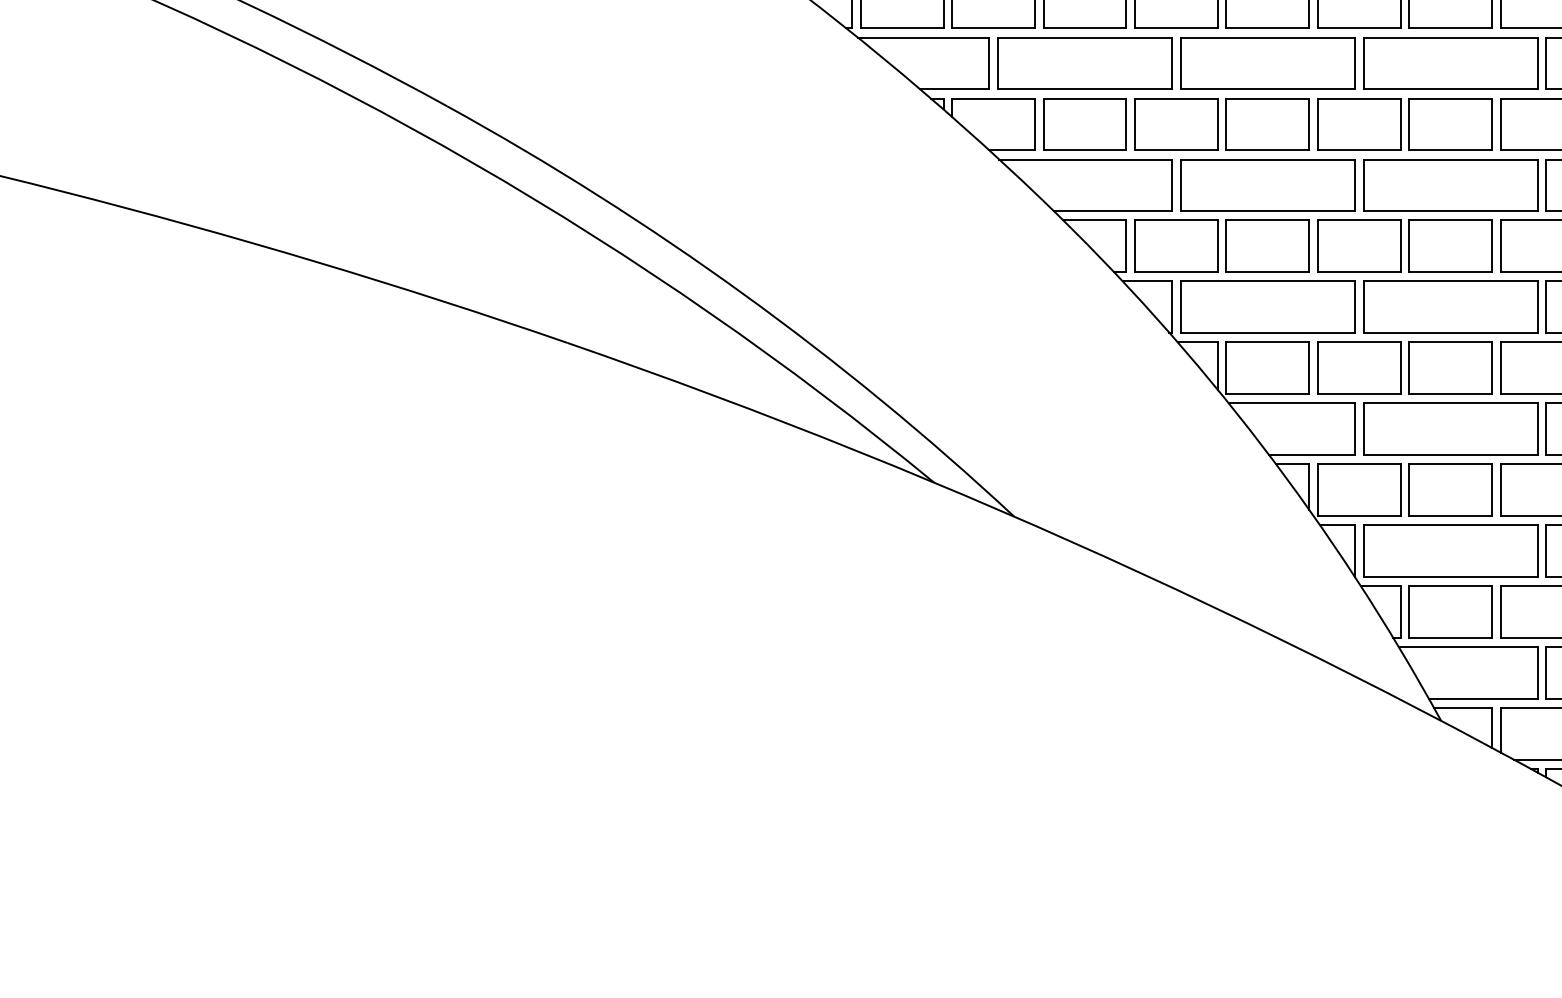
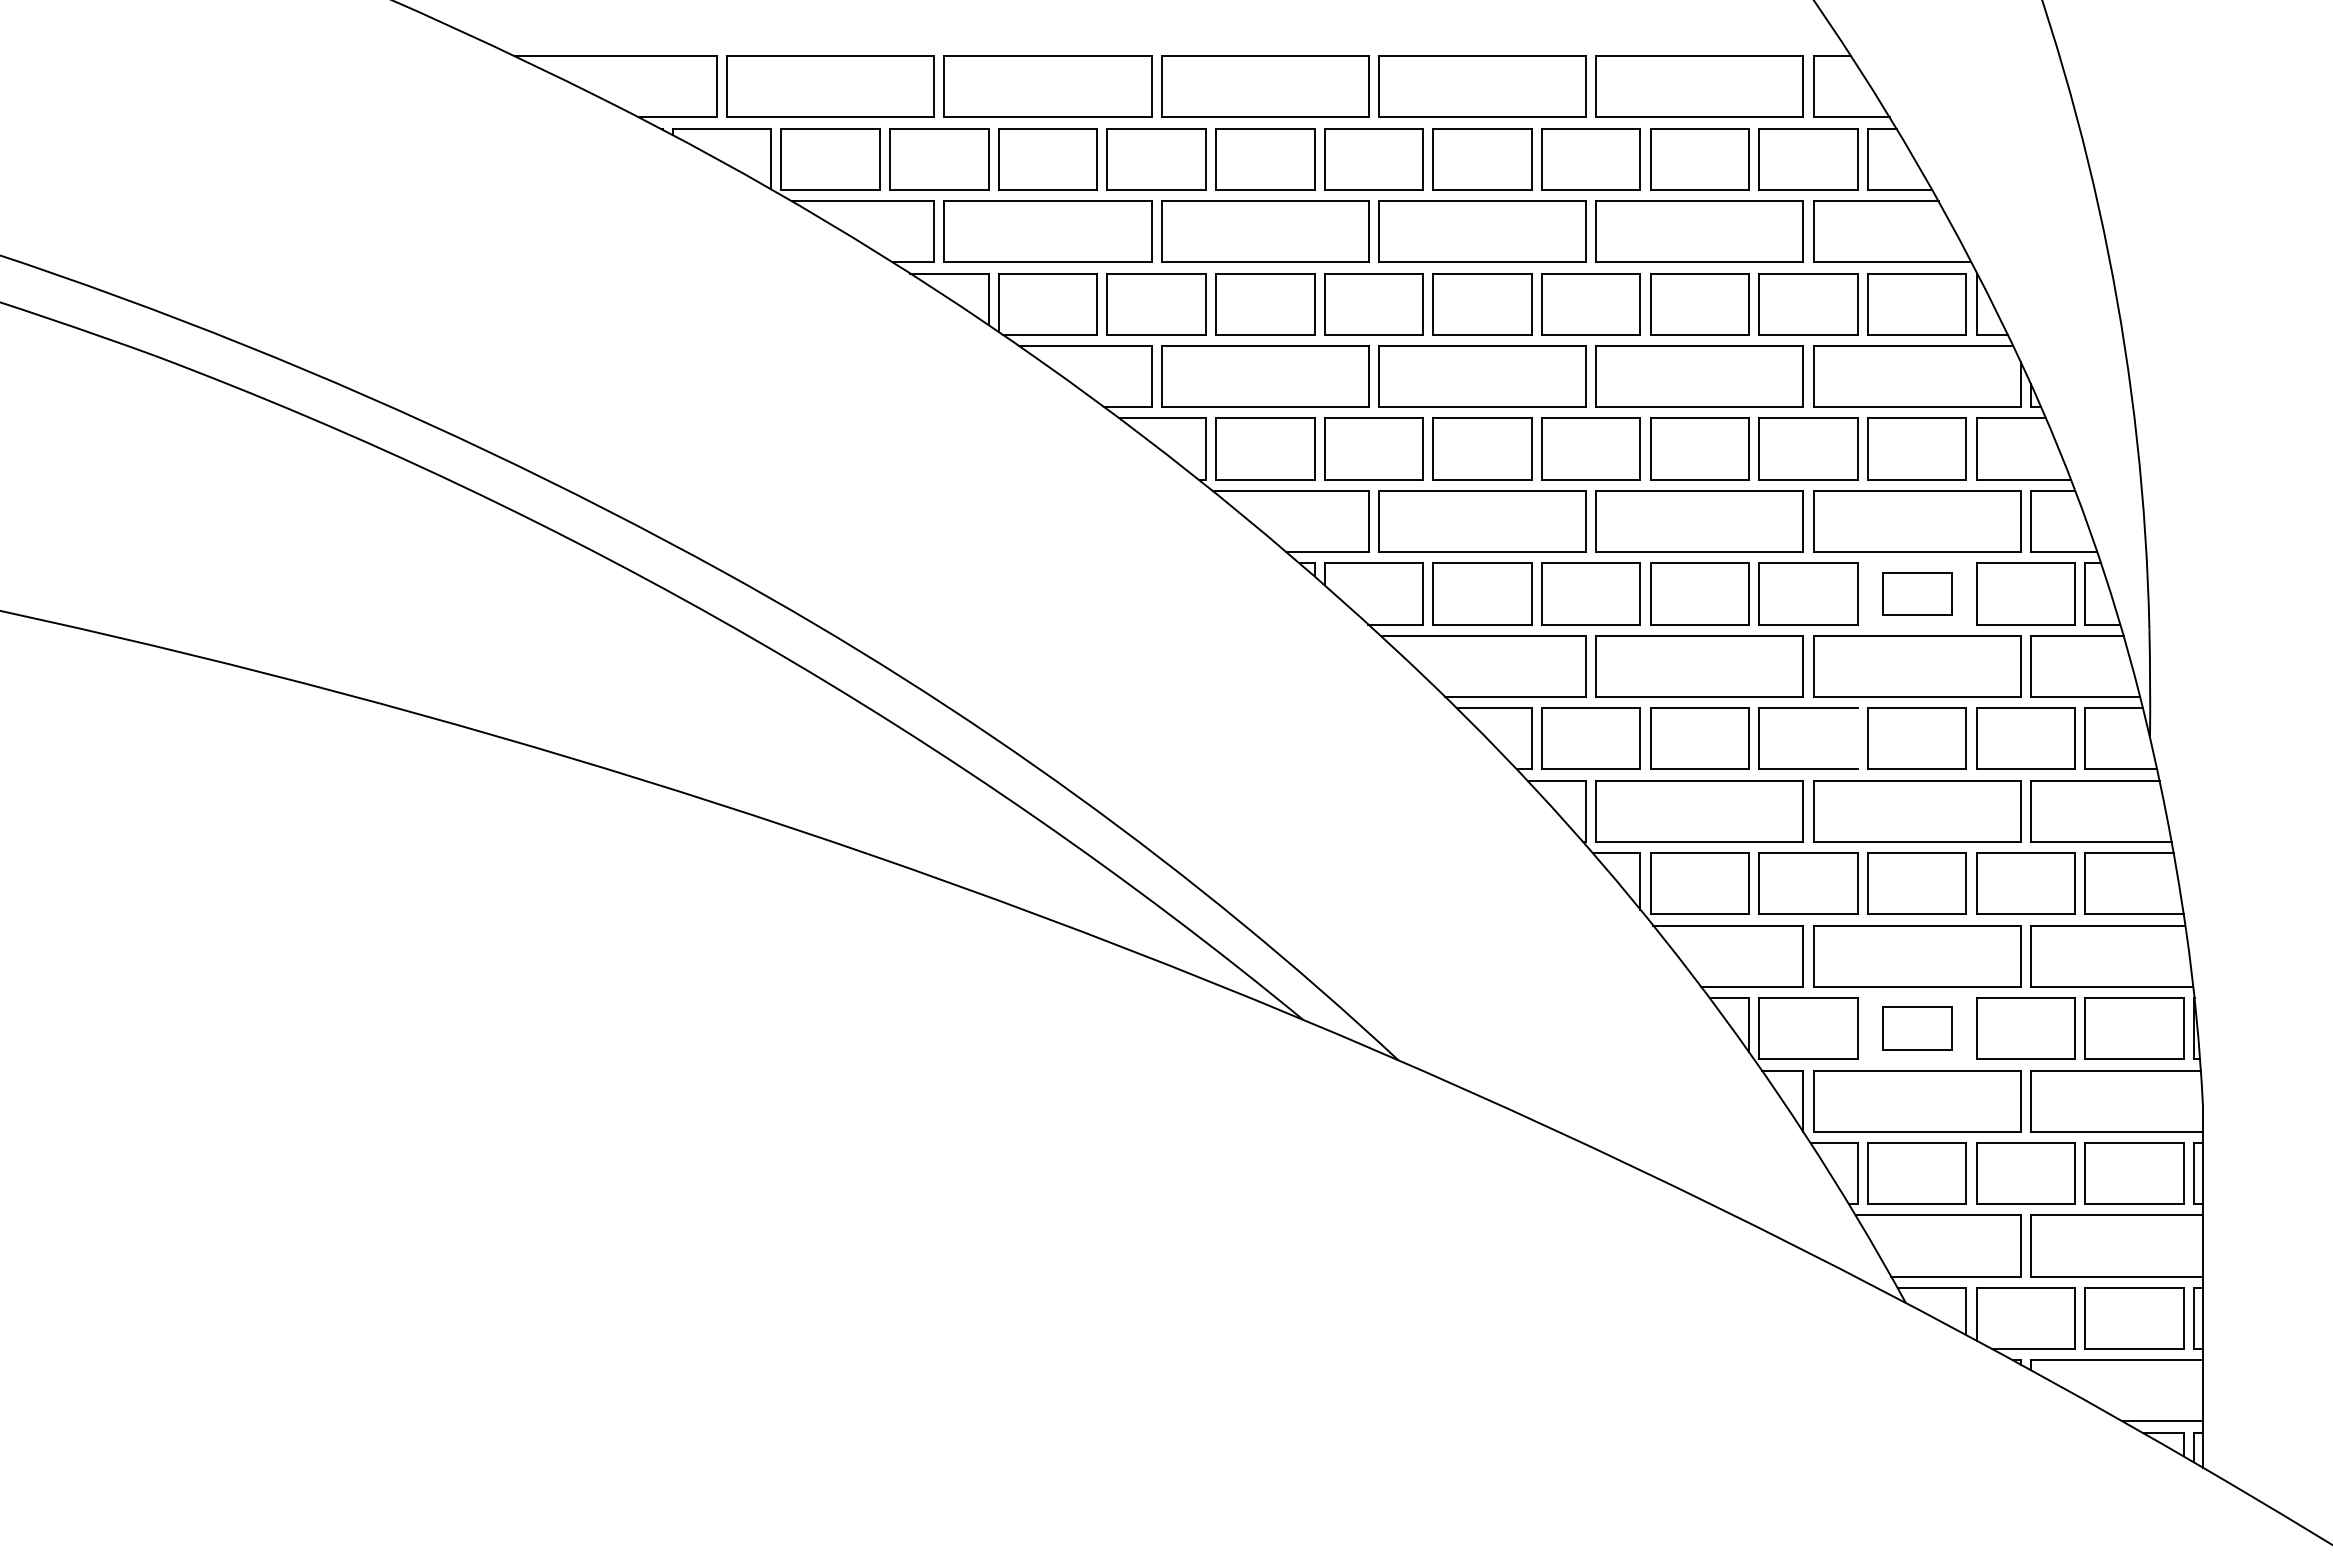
part: (1450, 123) -> (1916, 593), size x0.7
line: (1400, 245) -> (1857, 738), removed
part: (1450, 489) -> (1916, 1028), size x0.7

